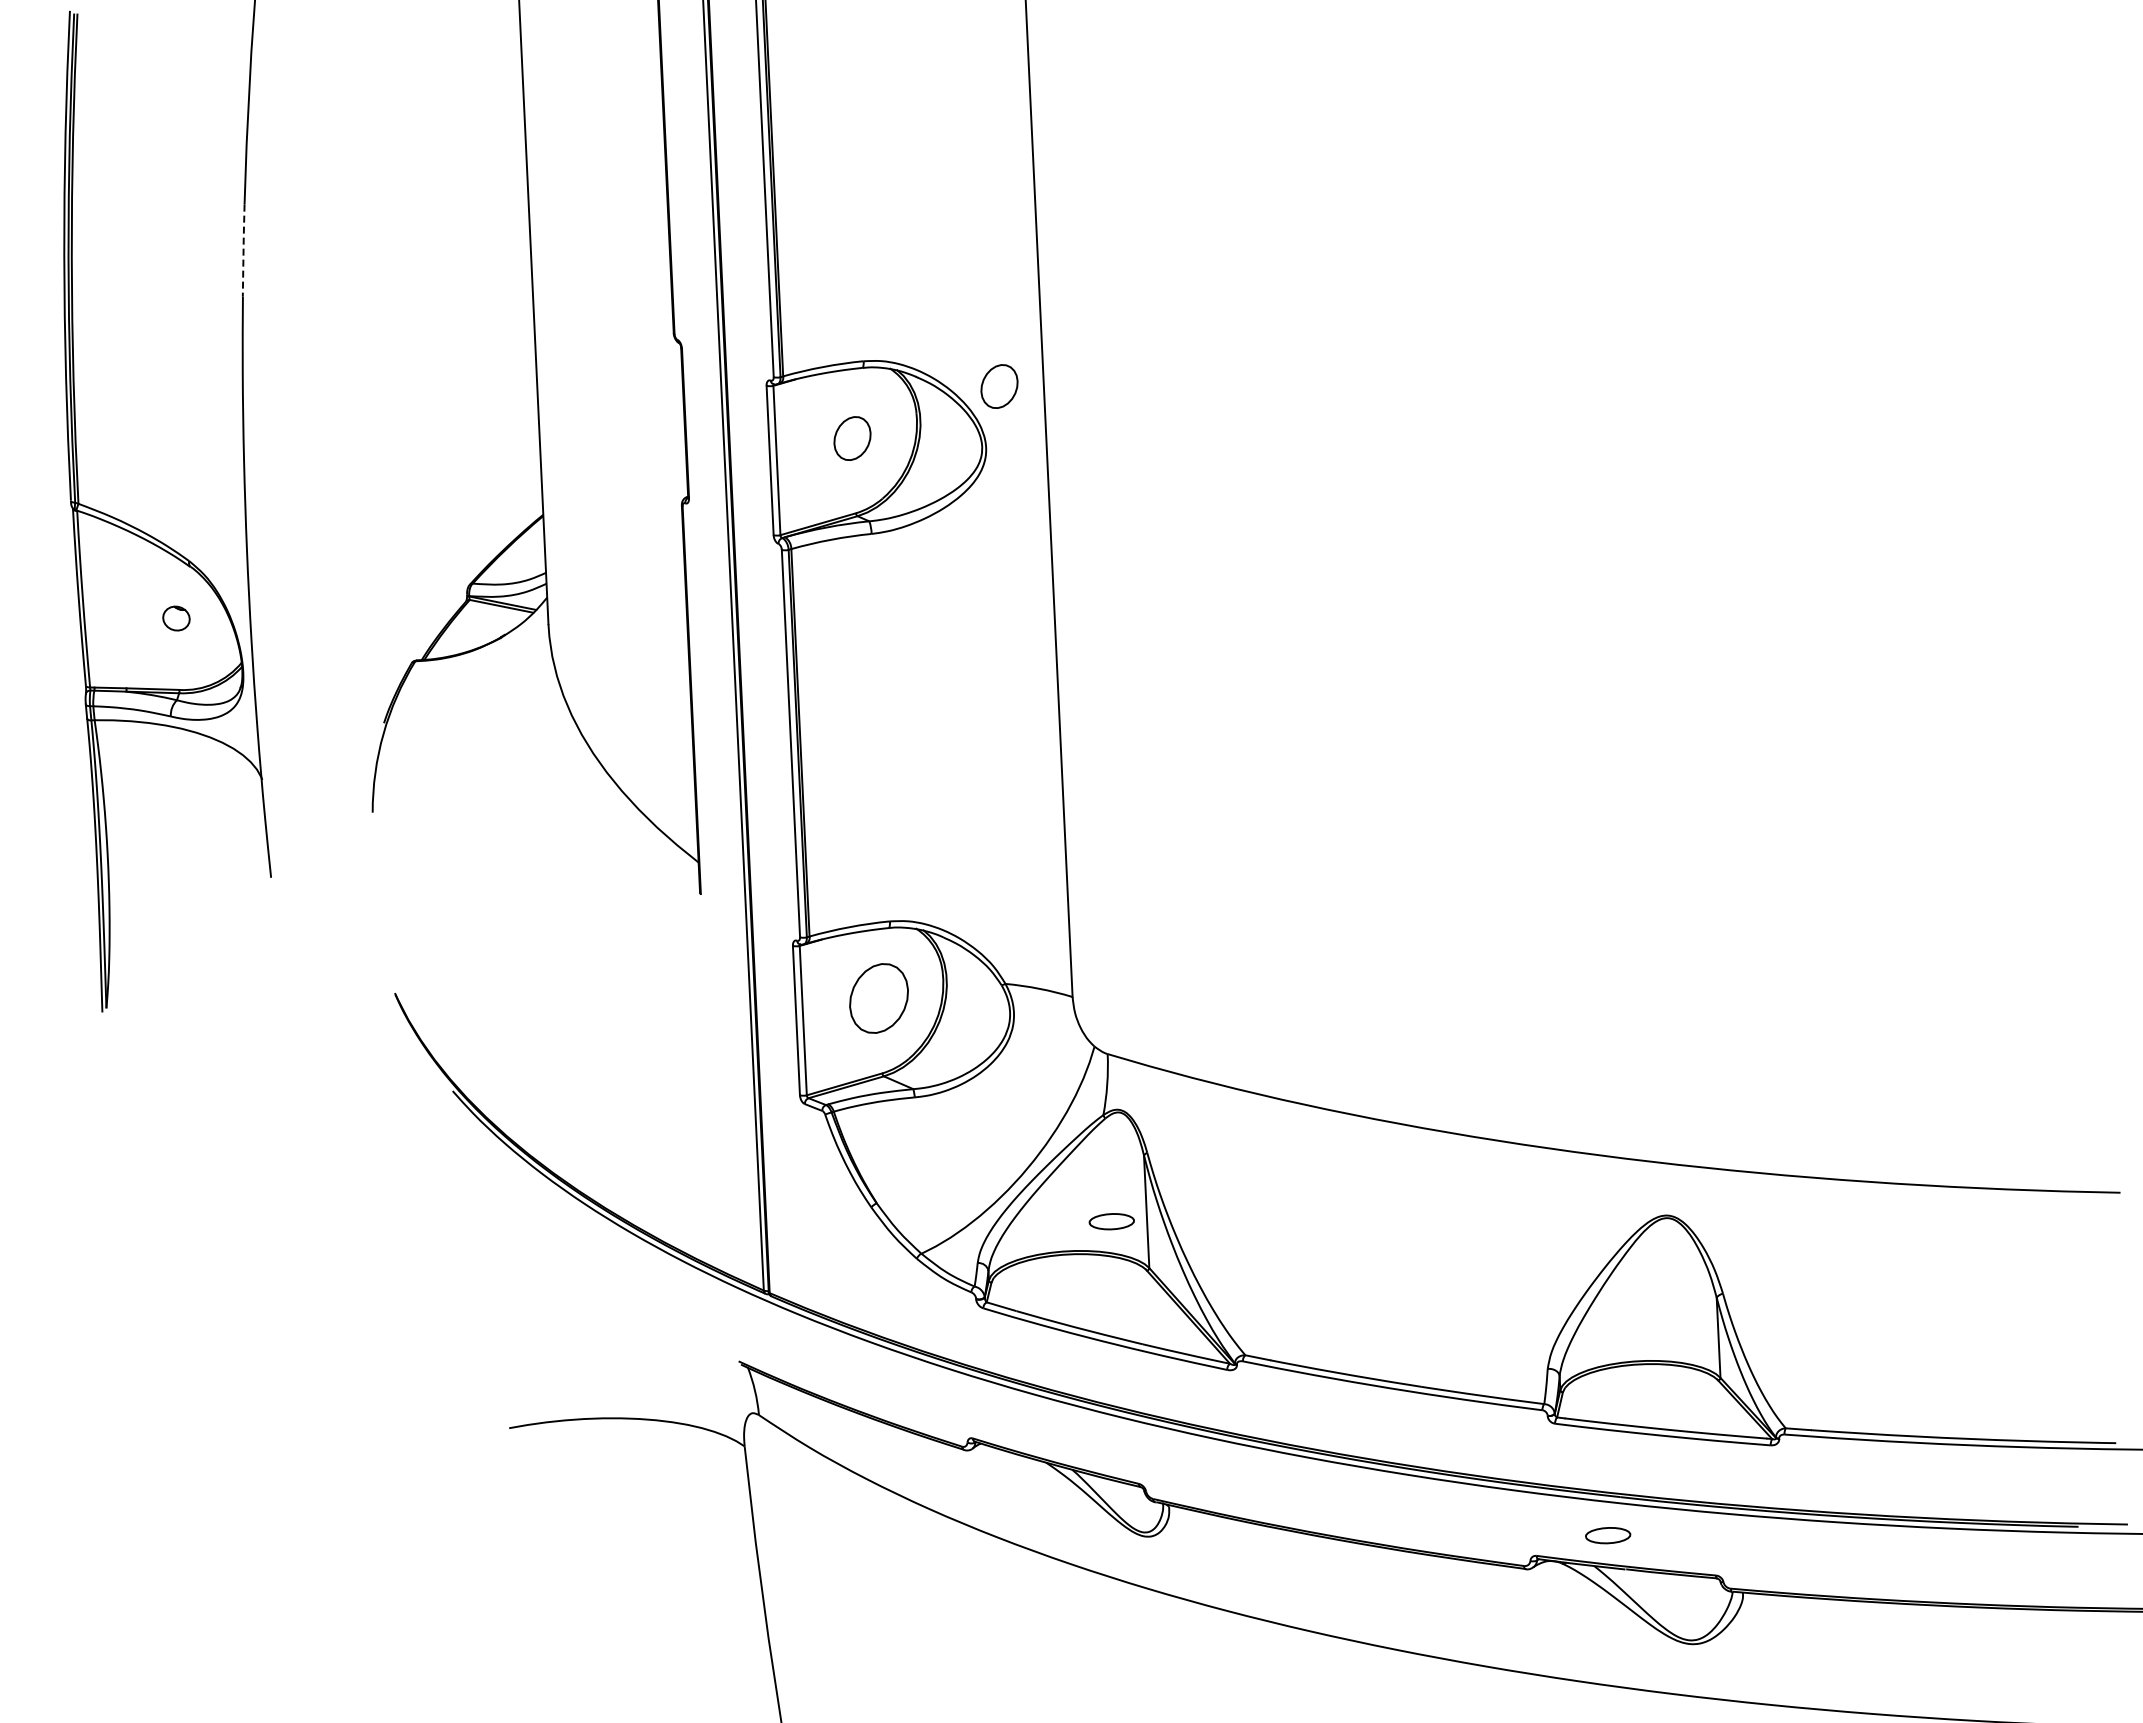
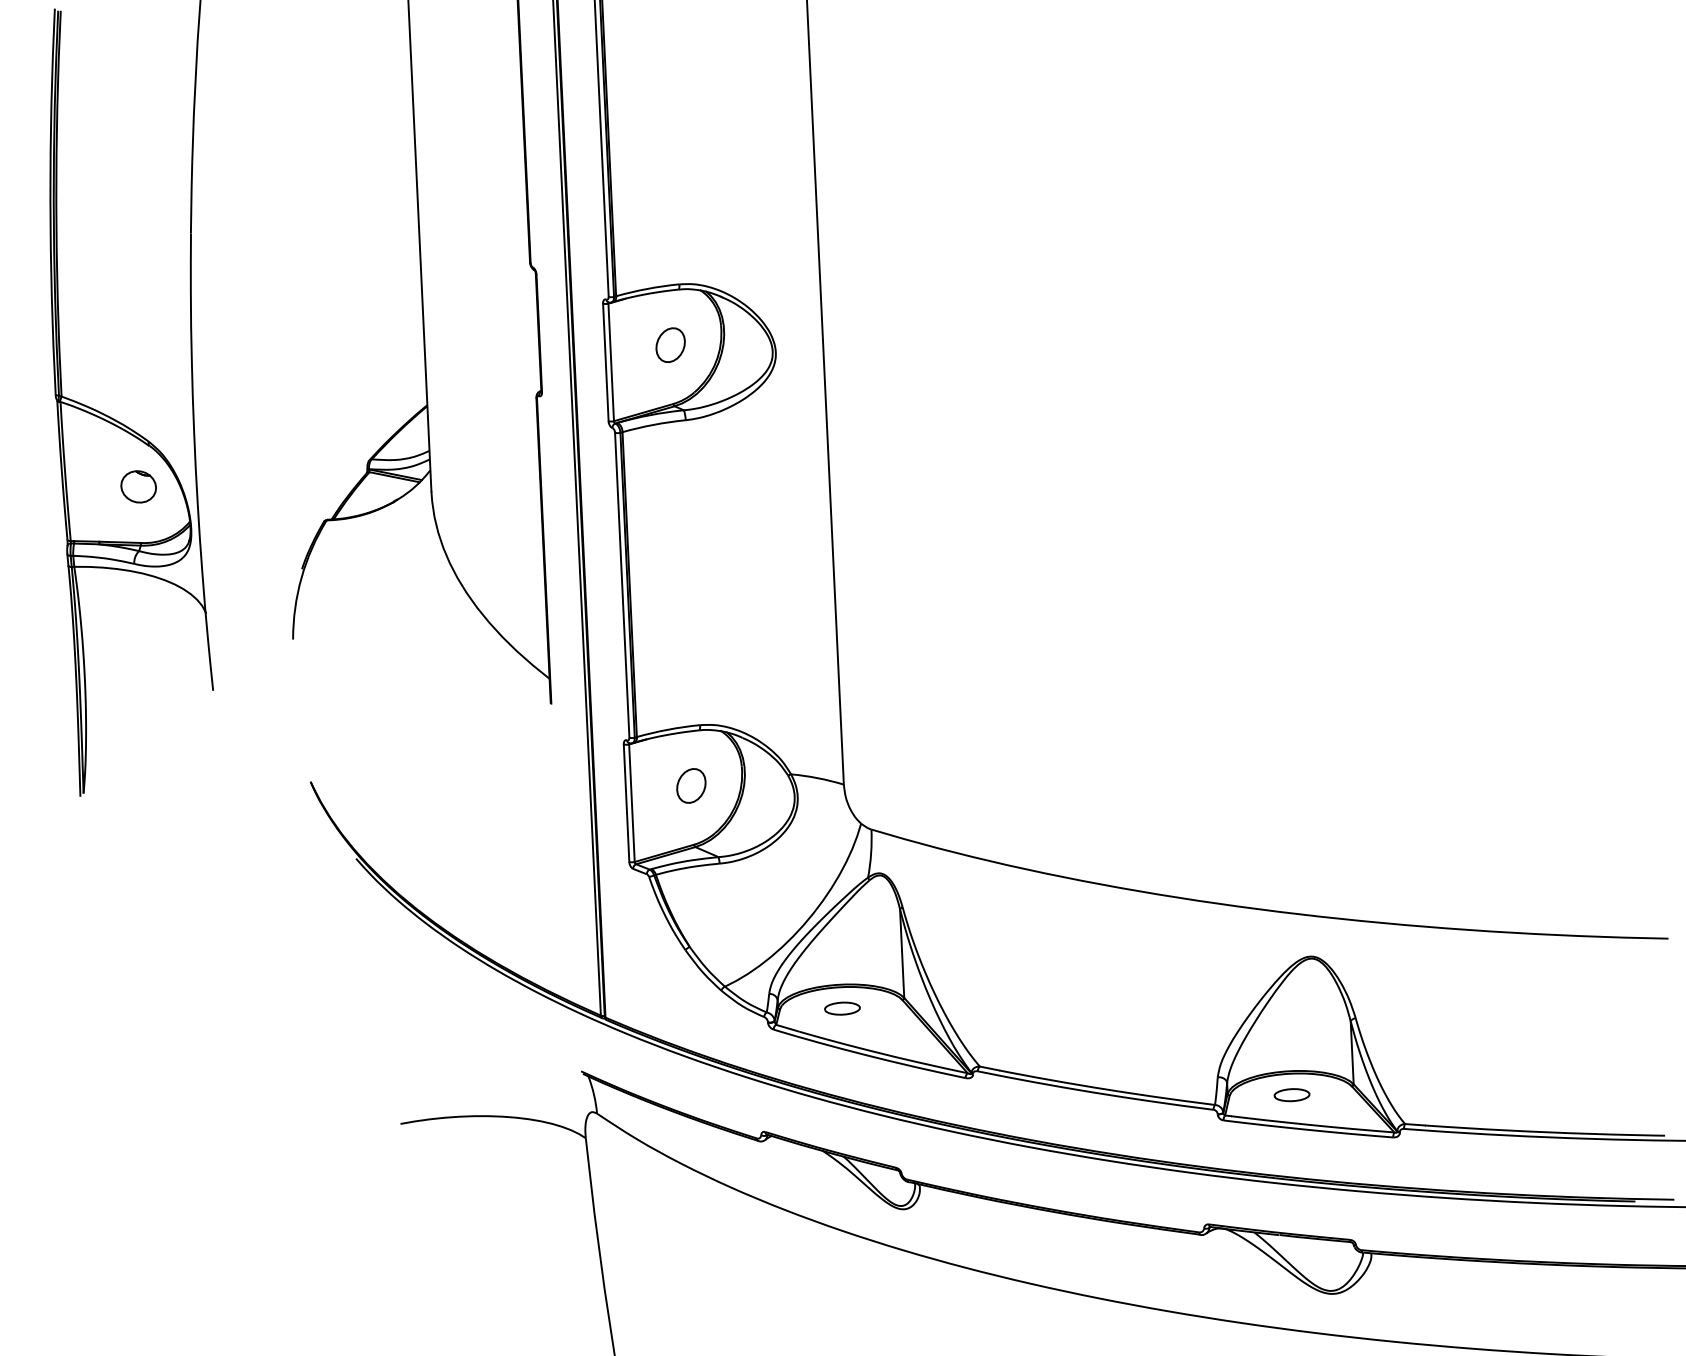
line: (243, 250) -> (191, 197), dashed -> solid
part: (999, 386) -> (786, 304), removed
part: (176, 618) -> (138, 486), size x1.67
part: (878, 998) -> (691, 785), size x0.62
part: (1111, 1221) -> (842, 1008), moved
part: (1608, 1535) -> (1292, 1095), moved

